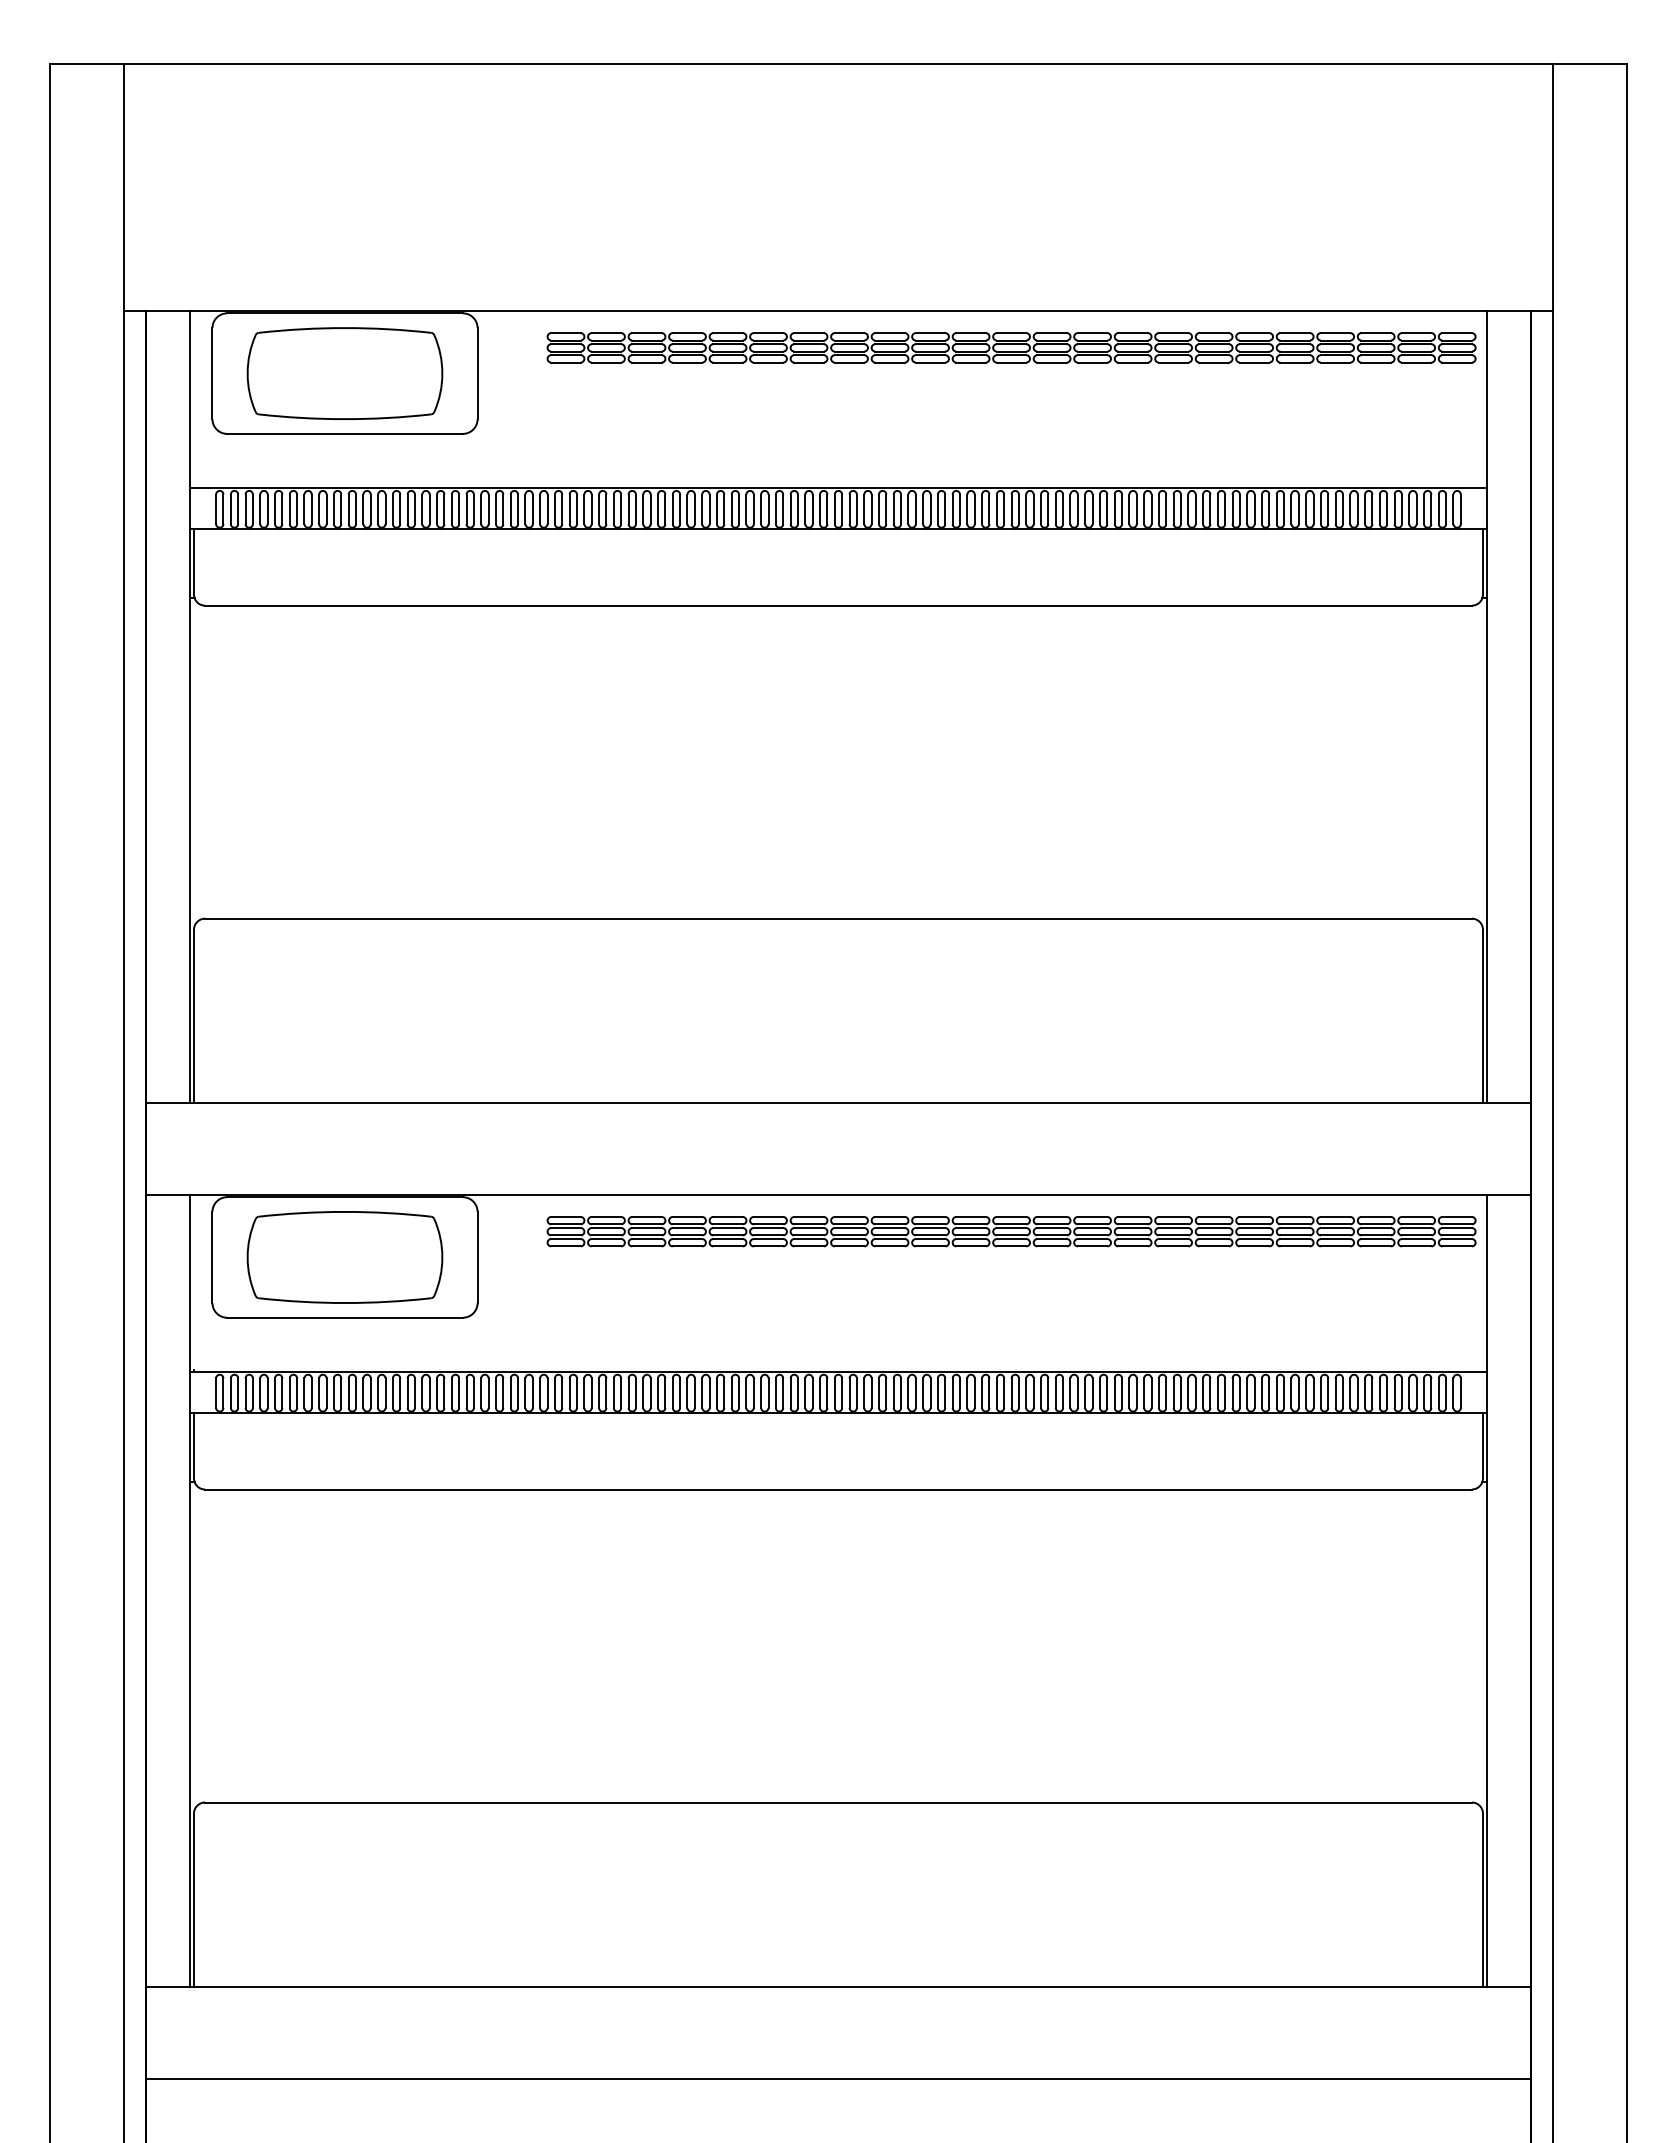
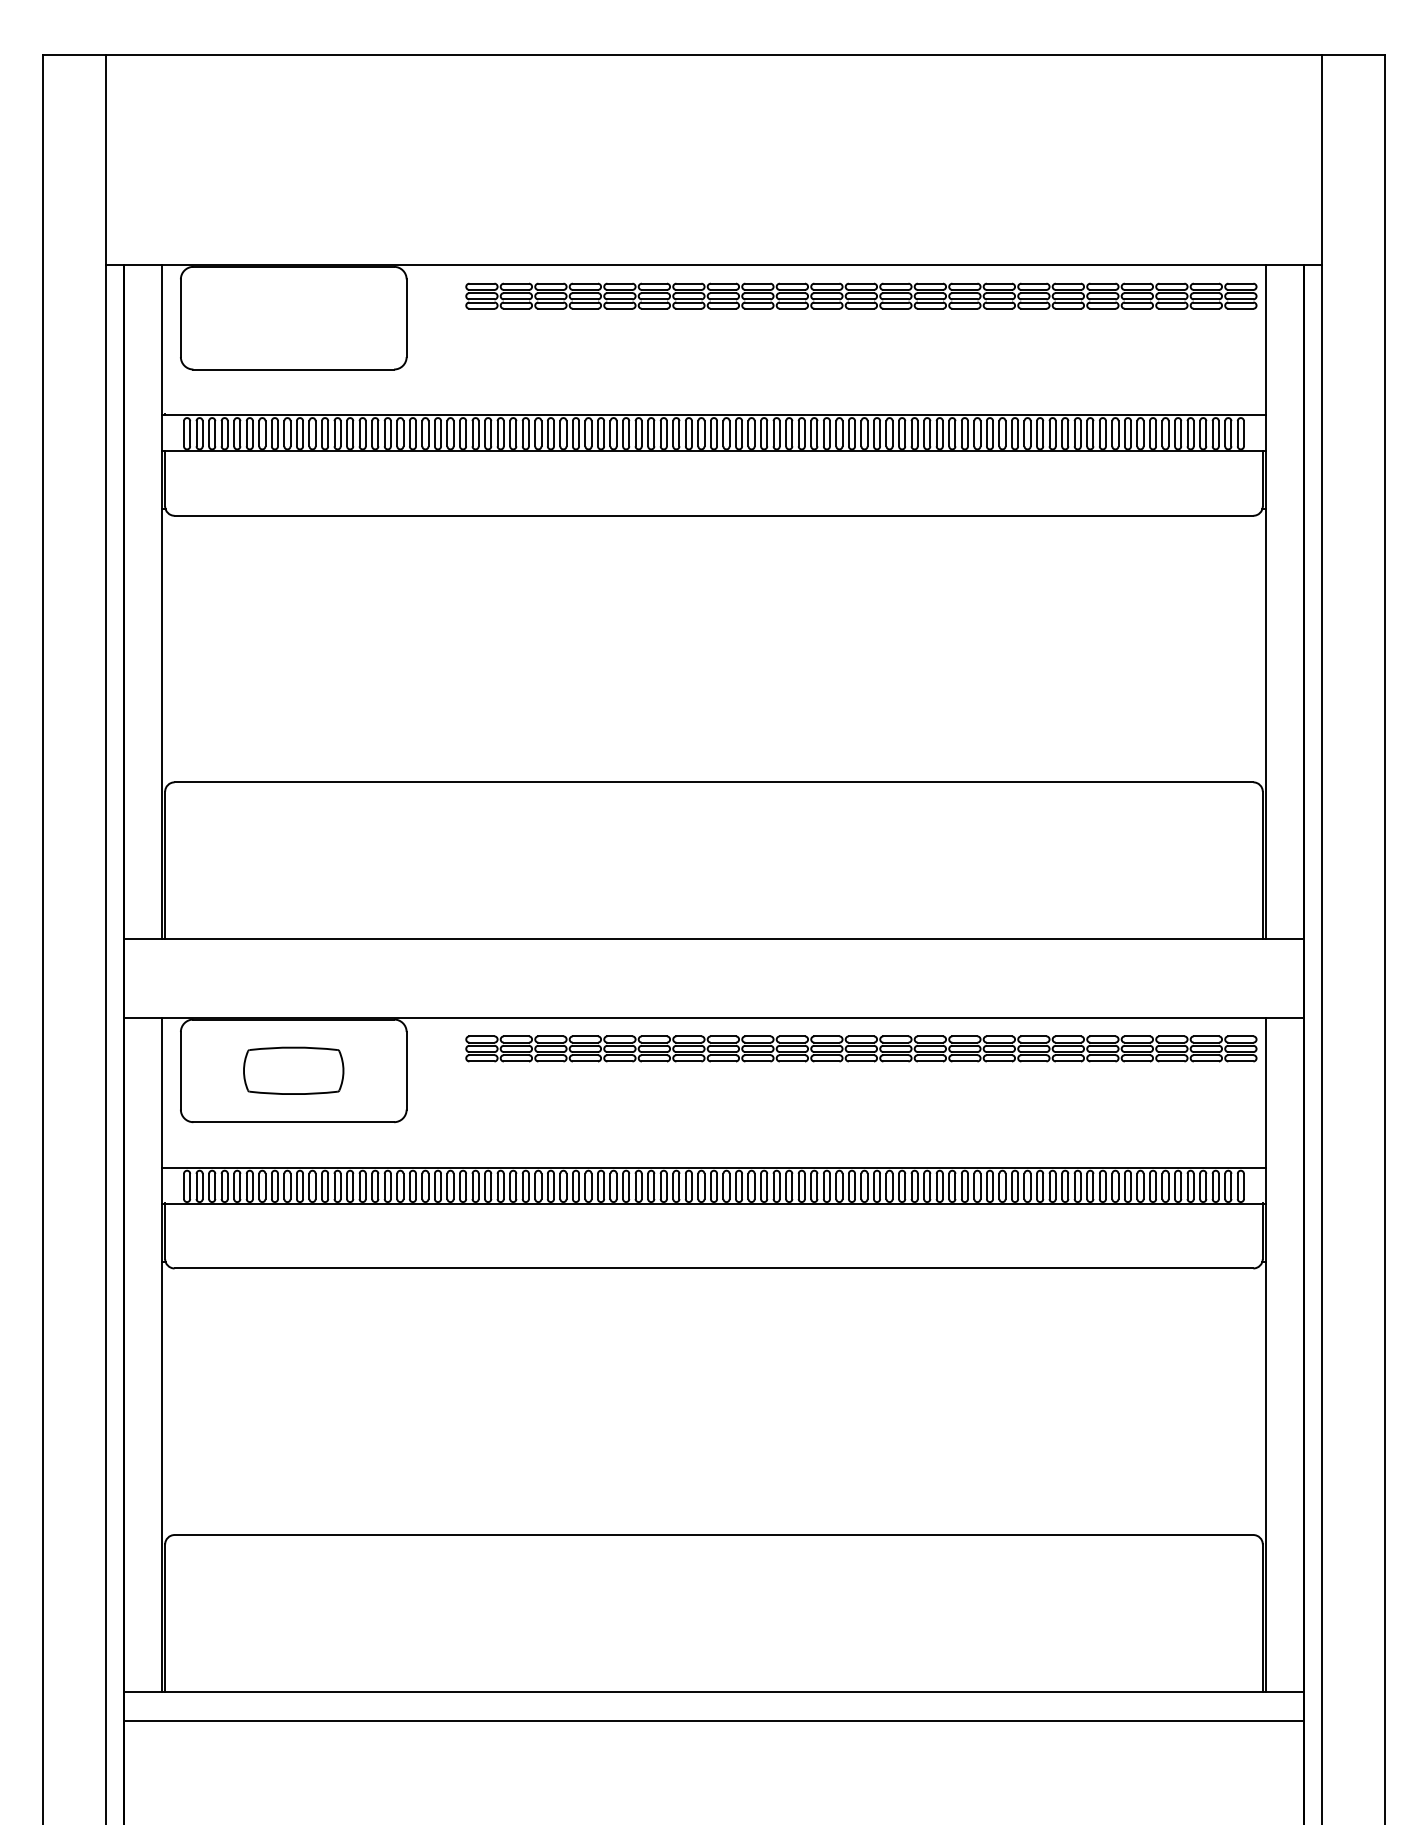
part: (344, 373) -> (293, 318), removed
part: (344, 1257) -> (293, 1070), size x0.6
line: (838, 2078) -> (714, 1720), moved

